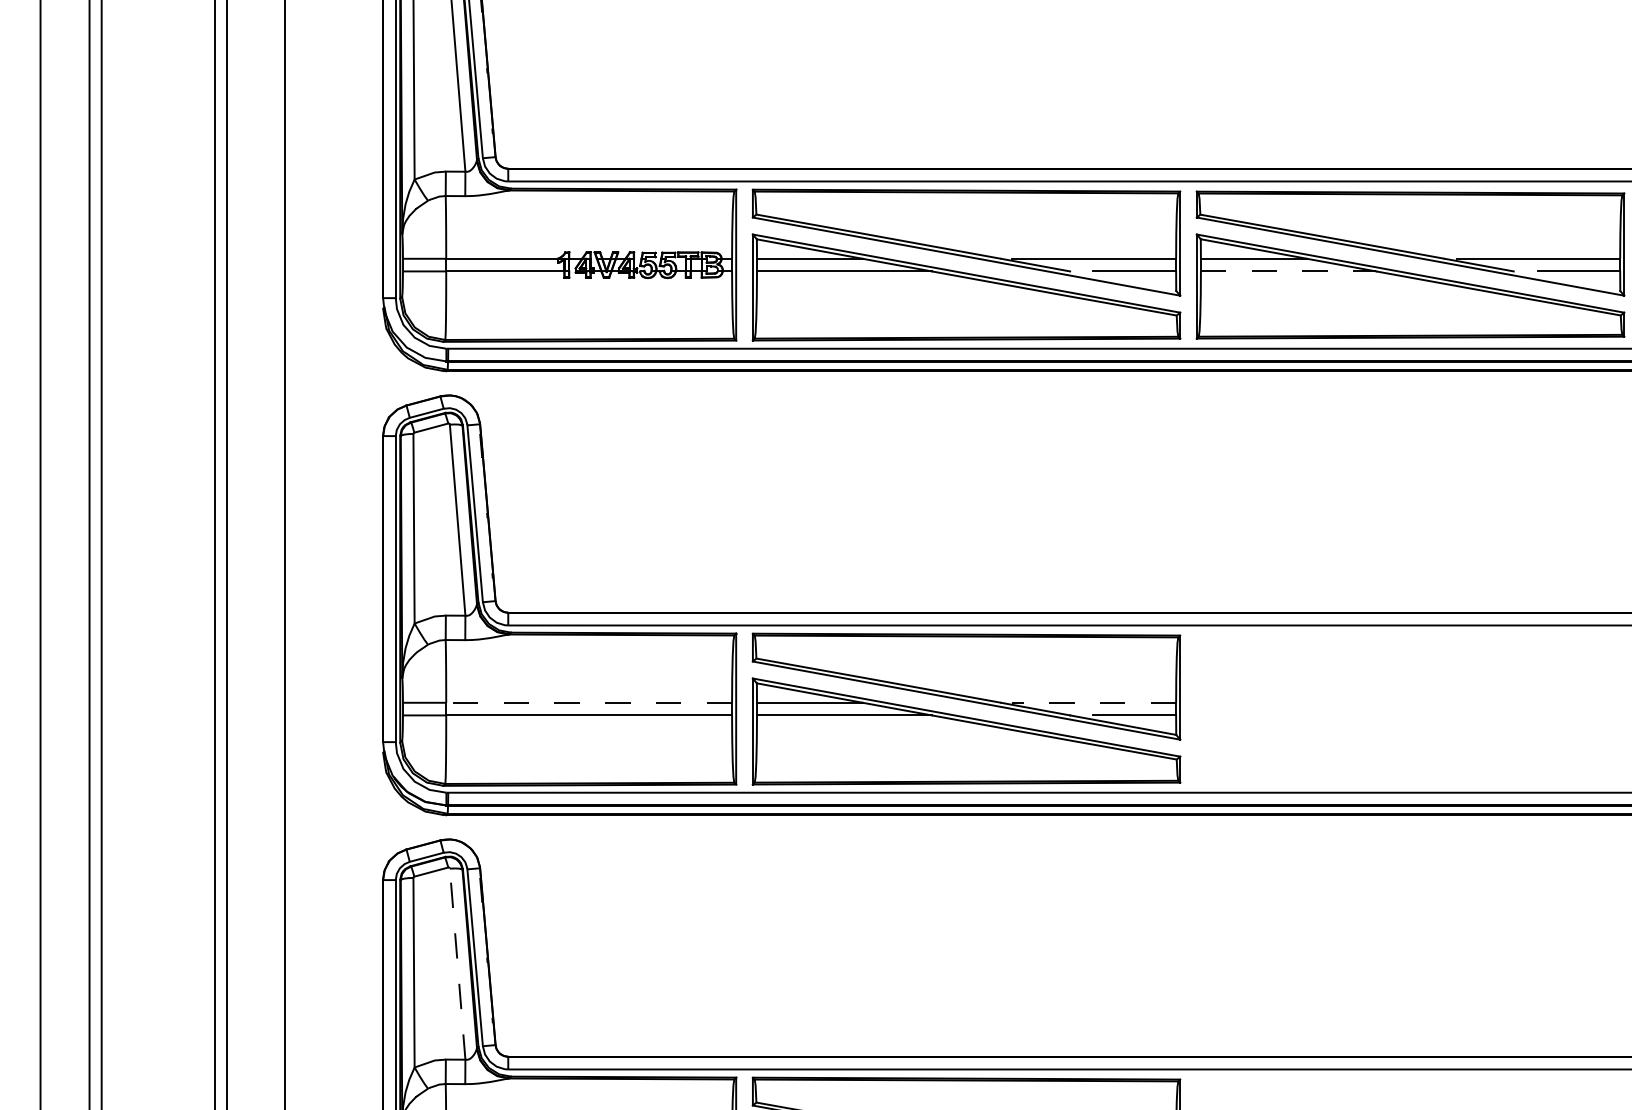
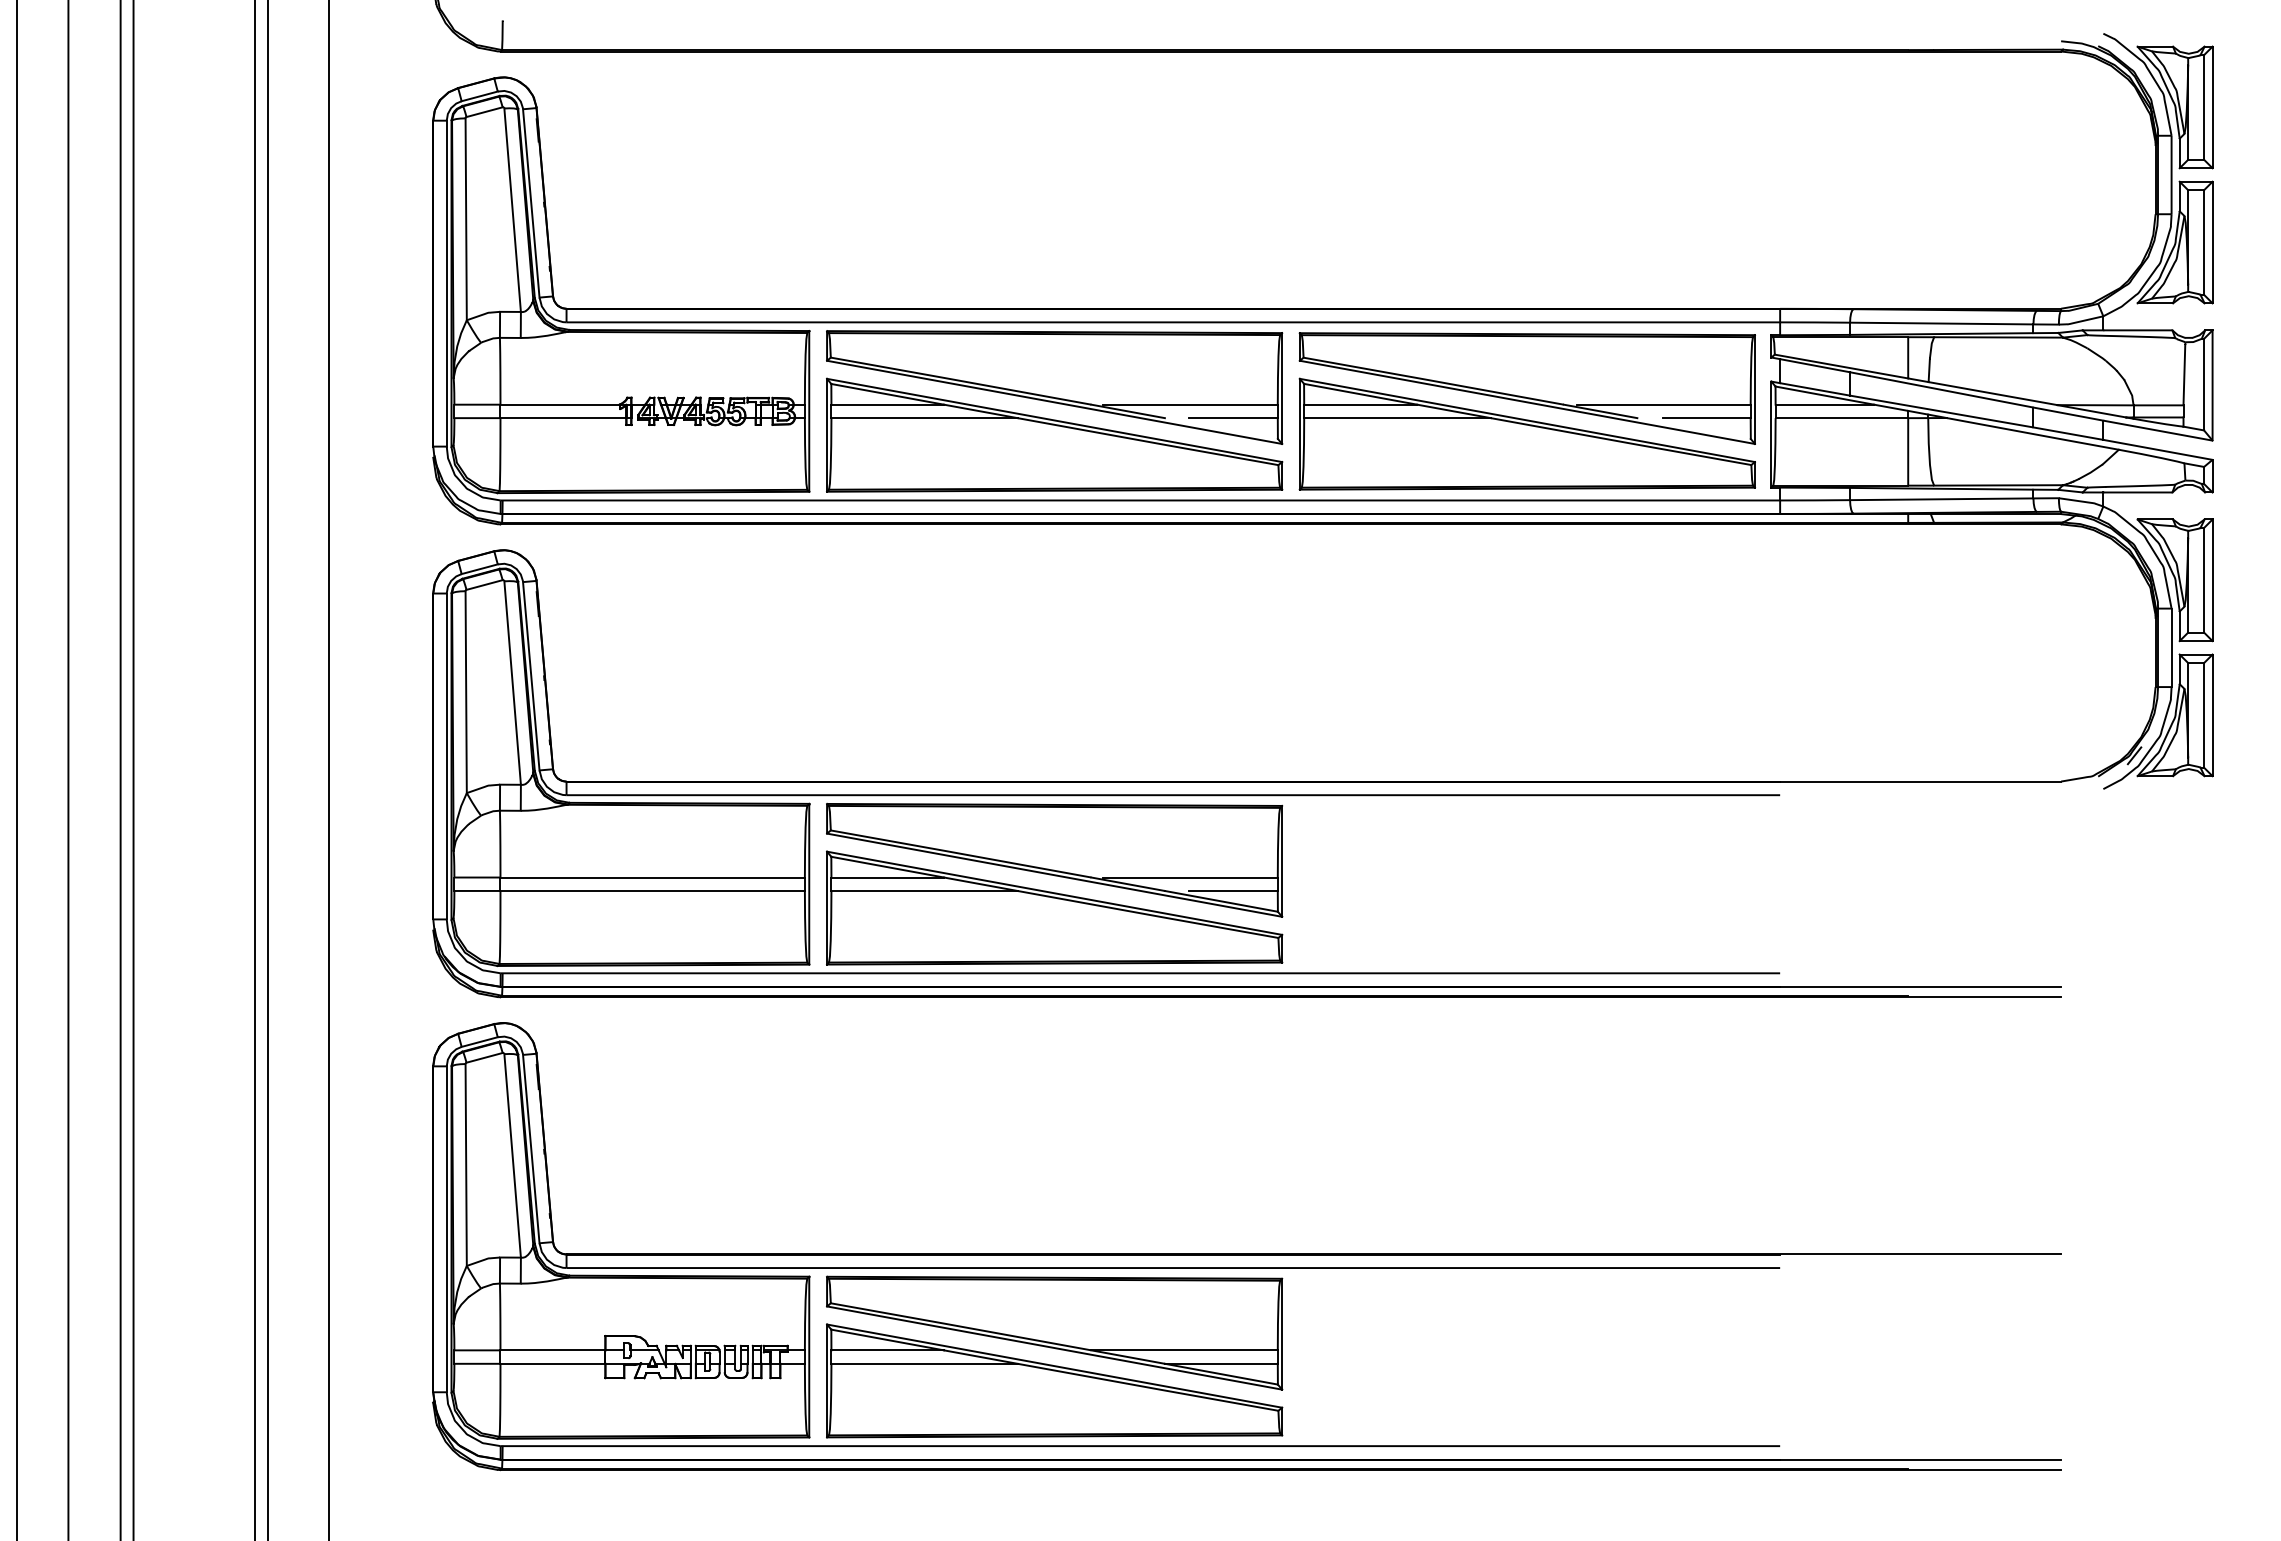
line: (1289, 271) -> (1398, 418), dashed -> solid
line: (588, 702) -> (652, 877), dashed -> solid
line: (1094, 702) -> (1190, 877), dashed -> solid
line: (457, 963) -> (512, 1155), dashed -> solid

